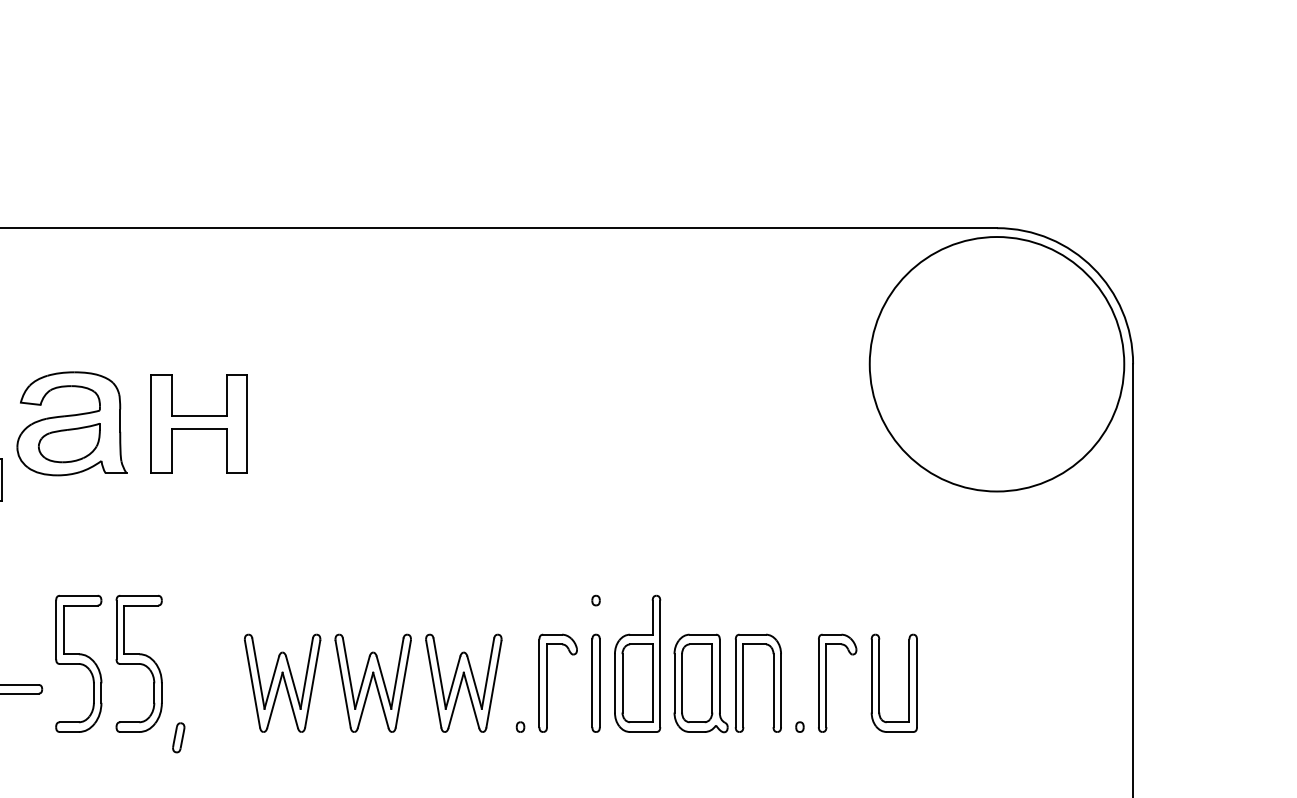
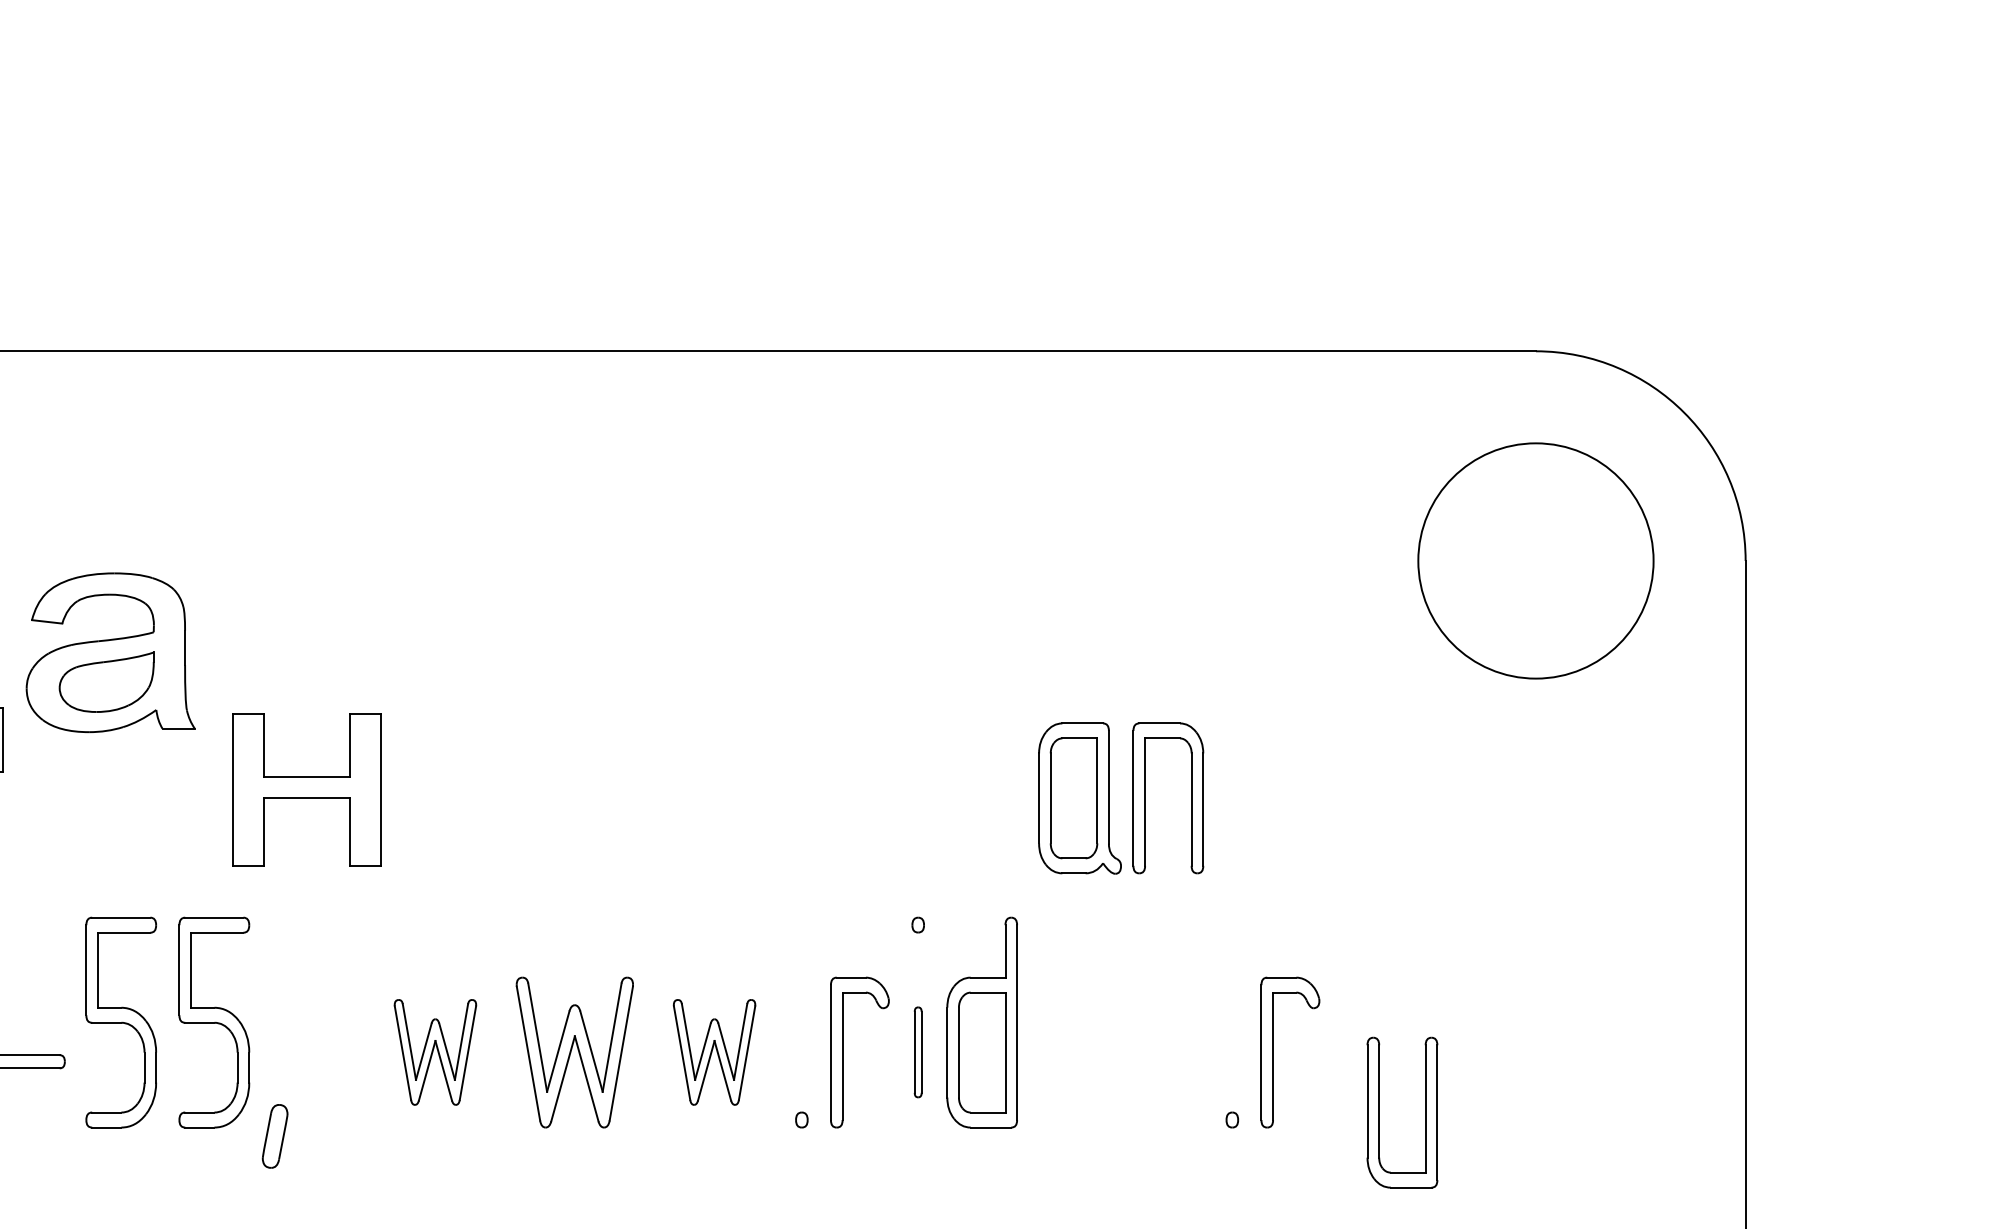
circle: (996, 364) -> (1535, 561), size x0.6
part: (198, 423) -> (305, 789), moved
part: (282, 682) -> (435, 1051), size x0.7
part: (463, 682) -> (713, 1051), size x0.7
part: (595, 682) -> (917, 1051), size x0.6
part: (879, 682) -> (1379, 1111), moved
part: (720, 683) -> (1109, 798), moved
part: (178, 737) -> (274, 1136), size x1.4

